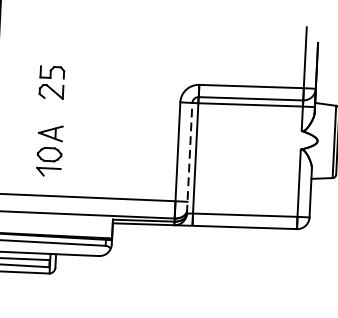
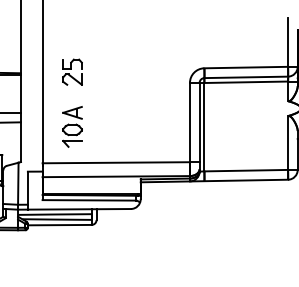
part: (51, 81) -> (72, 71), moved
part: (49, 150) -> (72, 126), moved
line: (189, 157) -> (199, 126), dashed -> solid

